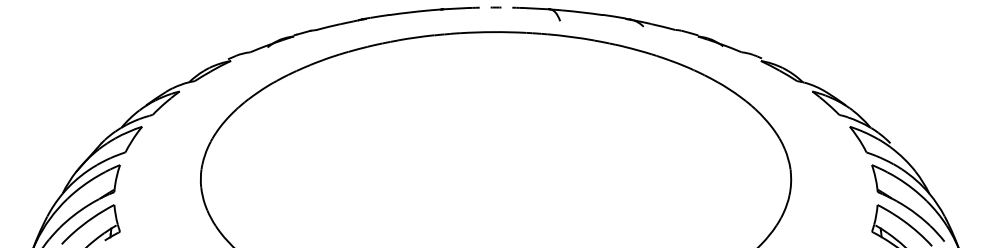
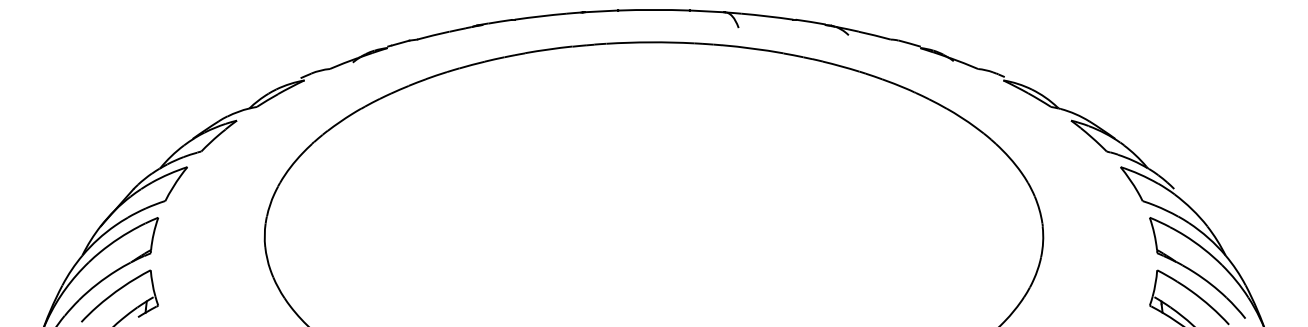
arc: (496, 7) -> (654, 9), dashed -> solid

